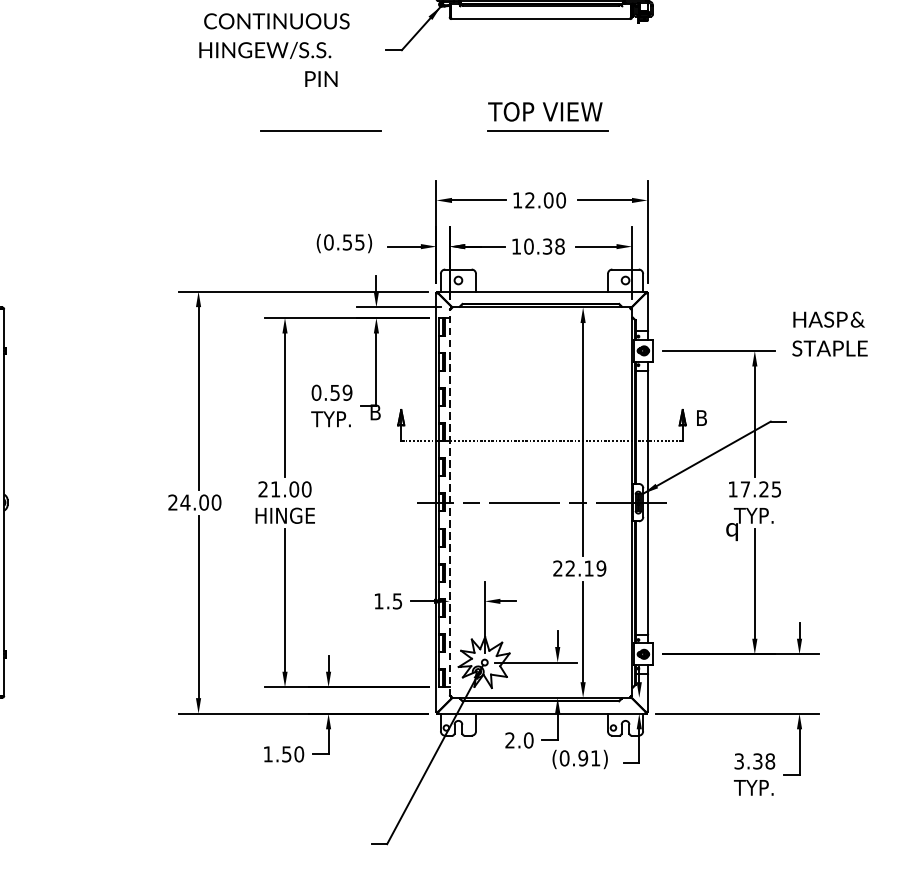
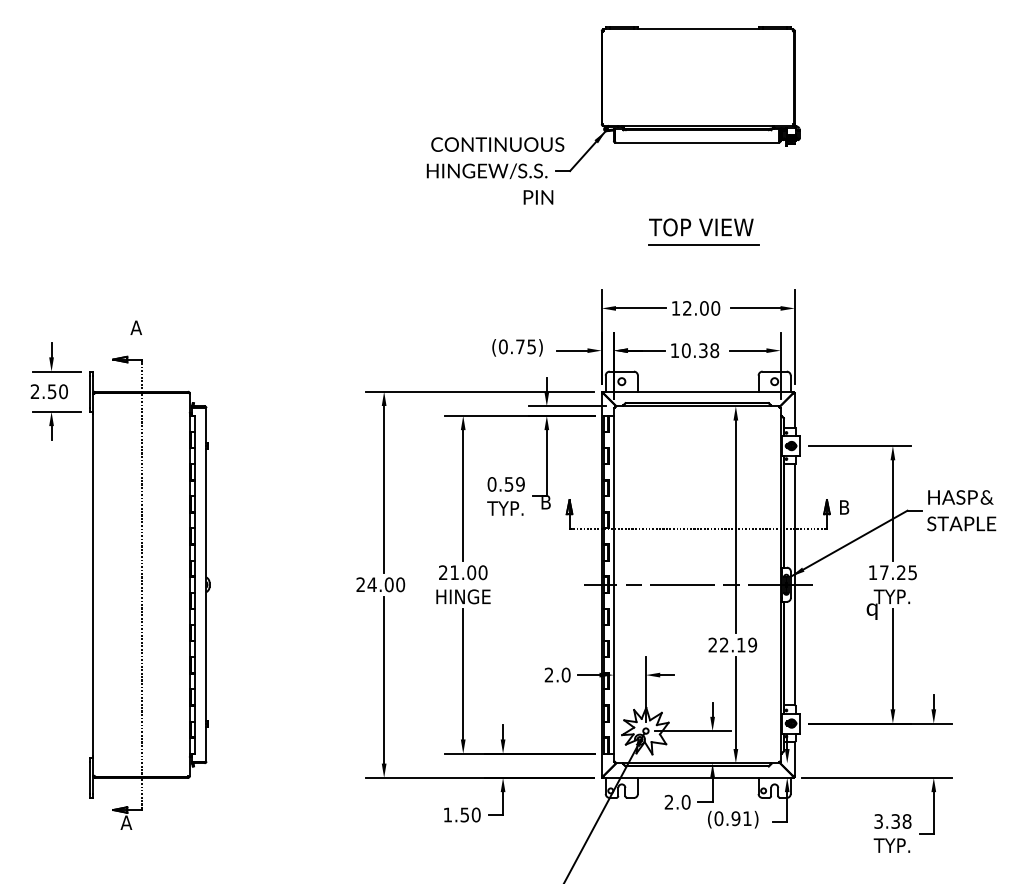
text: (274, 49) -> (495, 170), moved
line: (320, 130) -> (495, 244), removed
text: (347, 242) -> (520, 346), (0.55) -> (0.75)
text: (829, 333) -> (961, 510), moved
line: (449, 502) -> (613, 584), dashed -> solid
text: (388, 600) -> (557, 674), 1.5 -> 2.0

